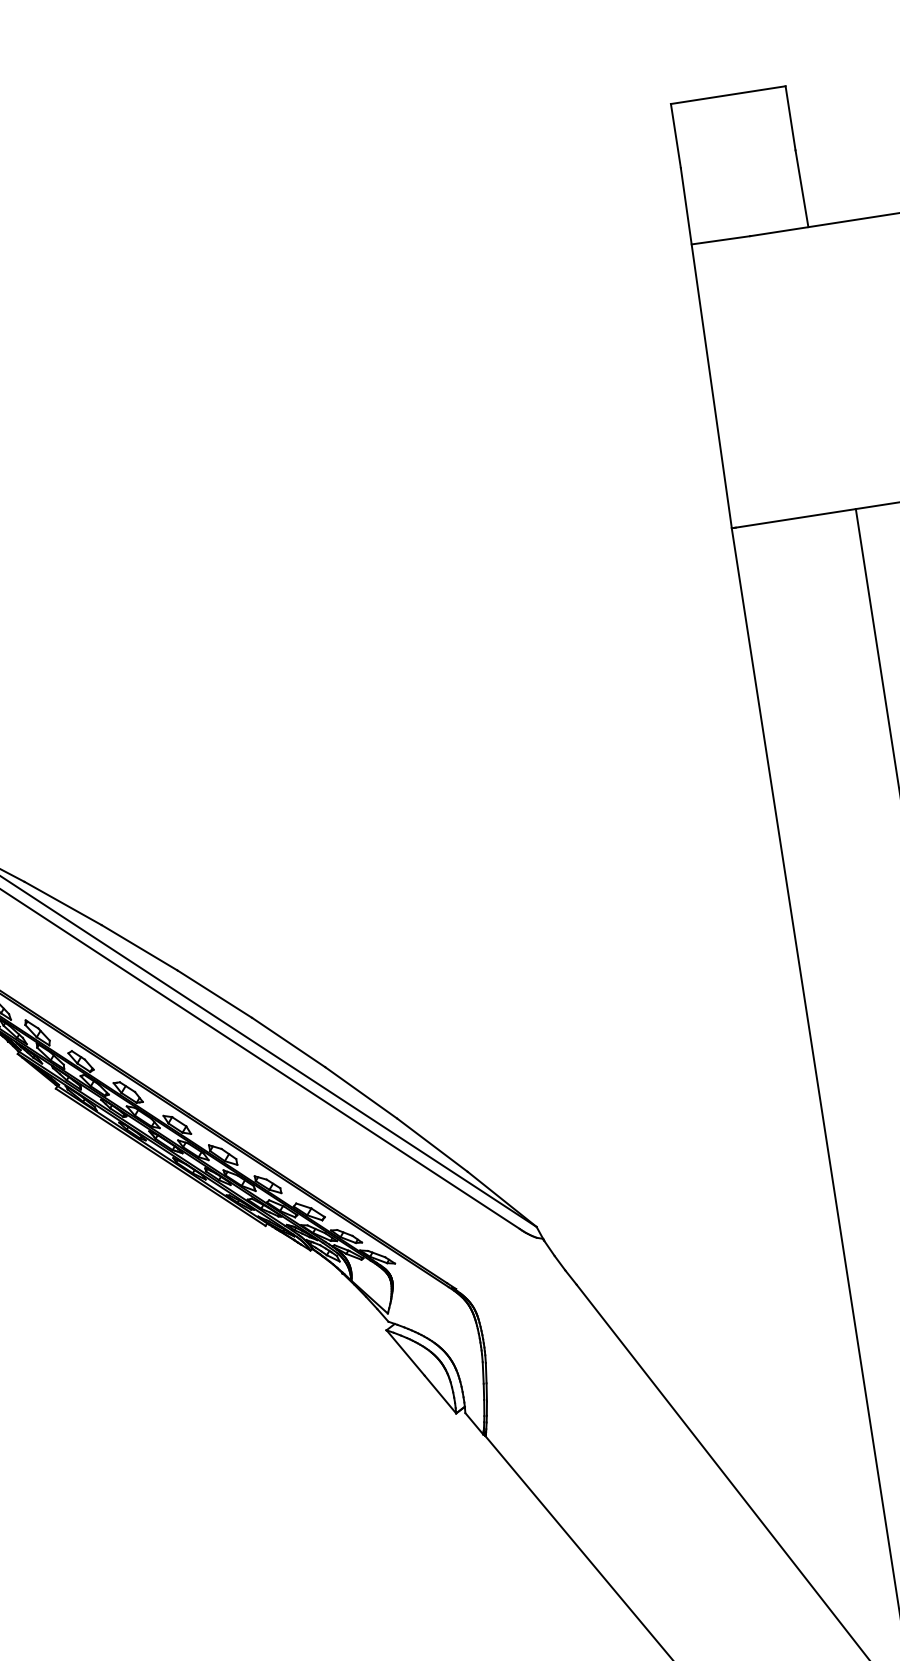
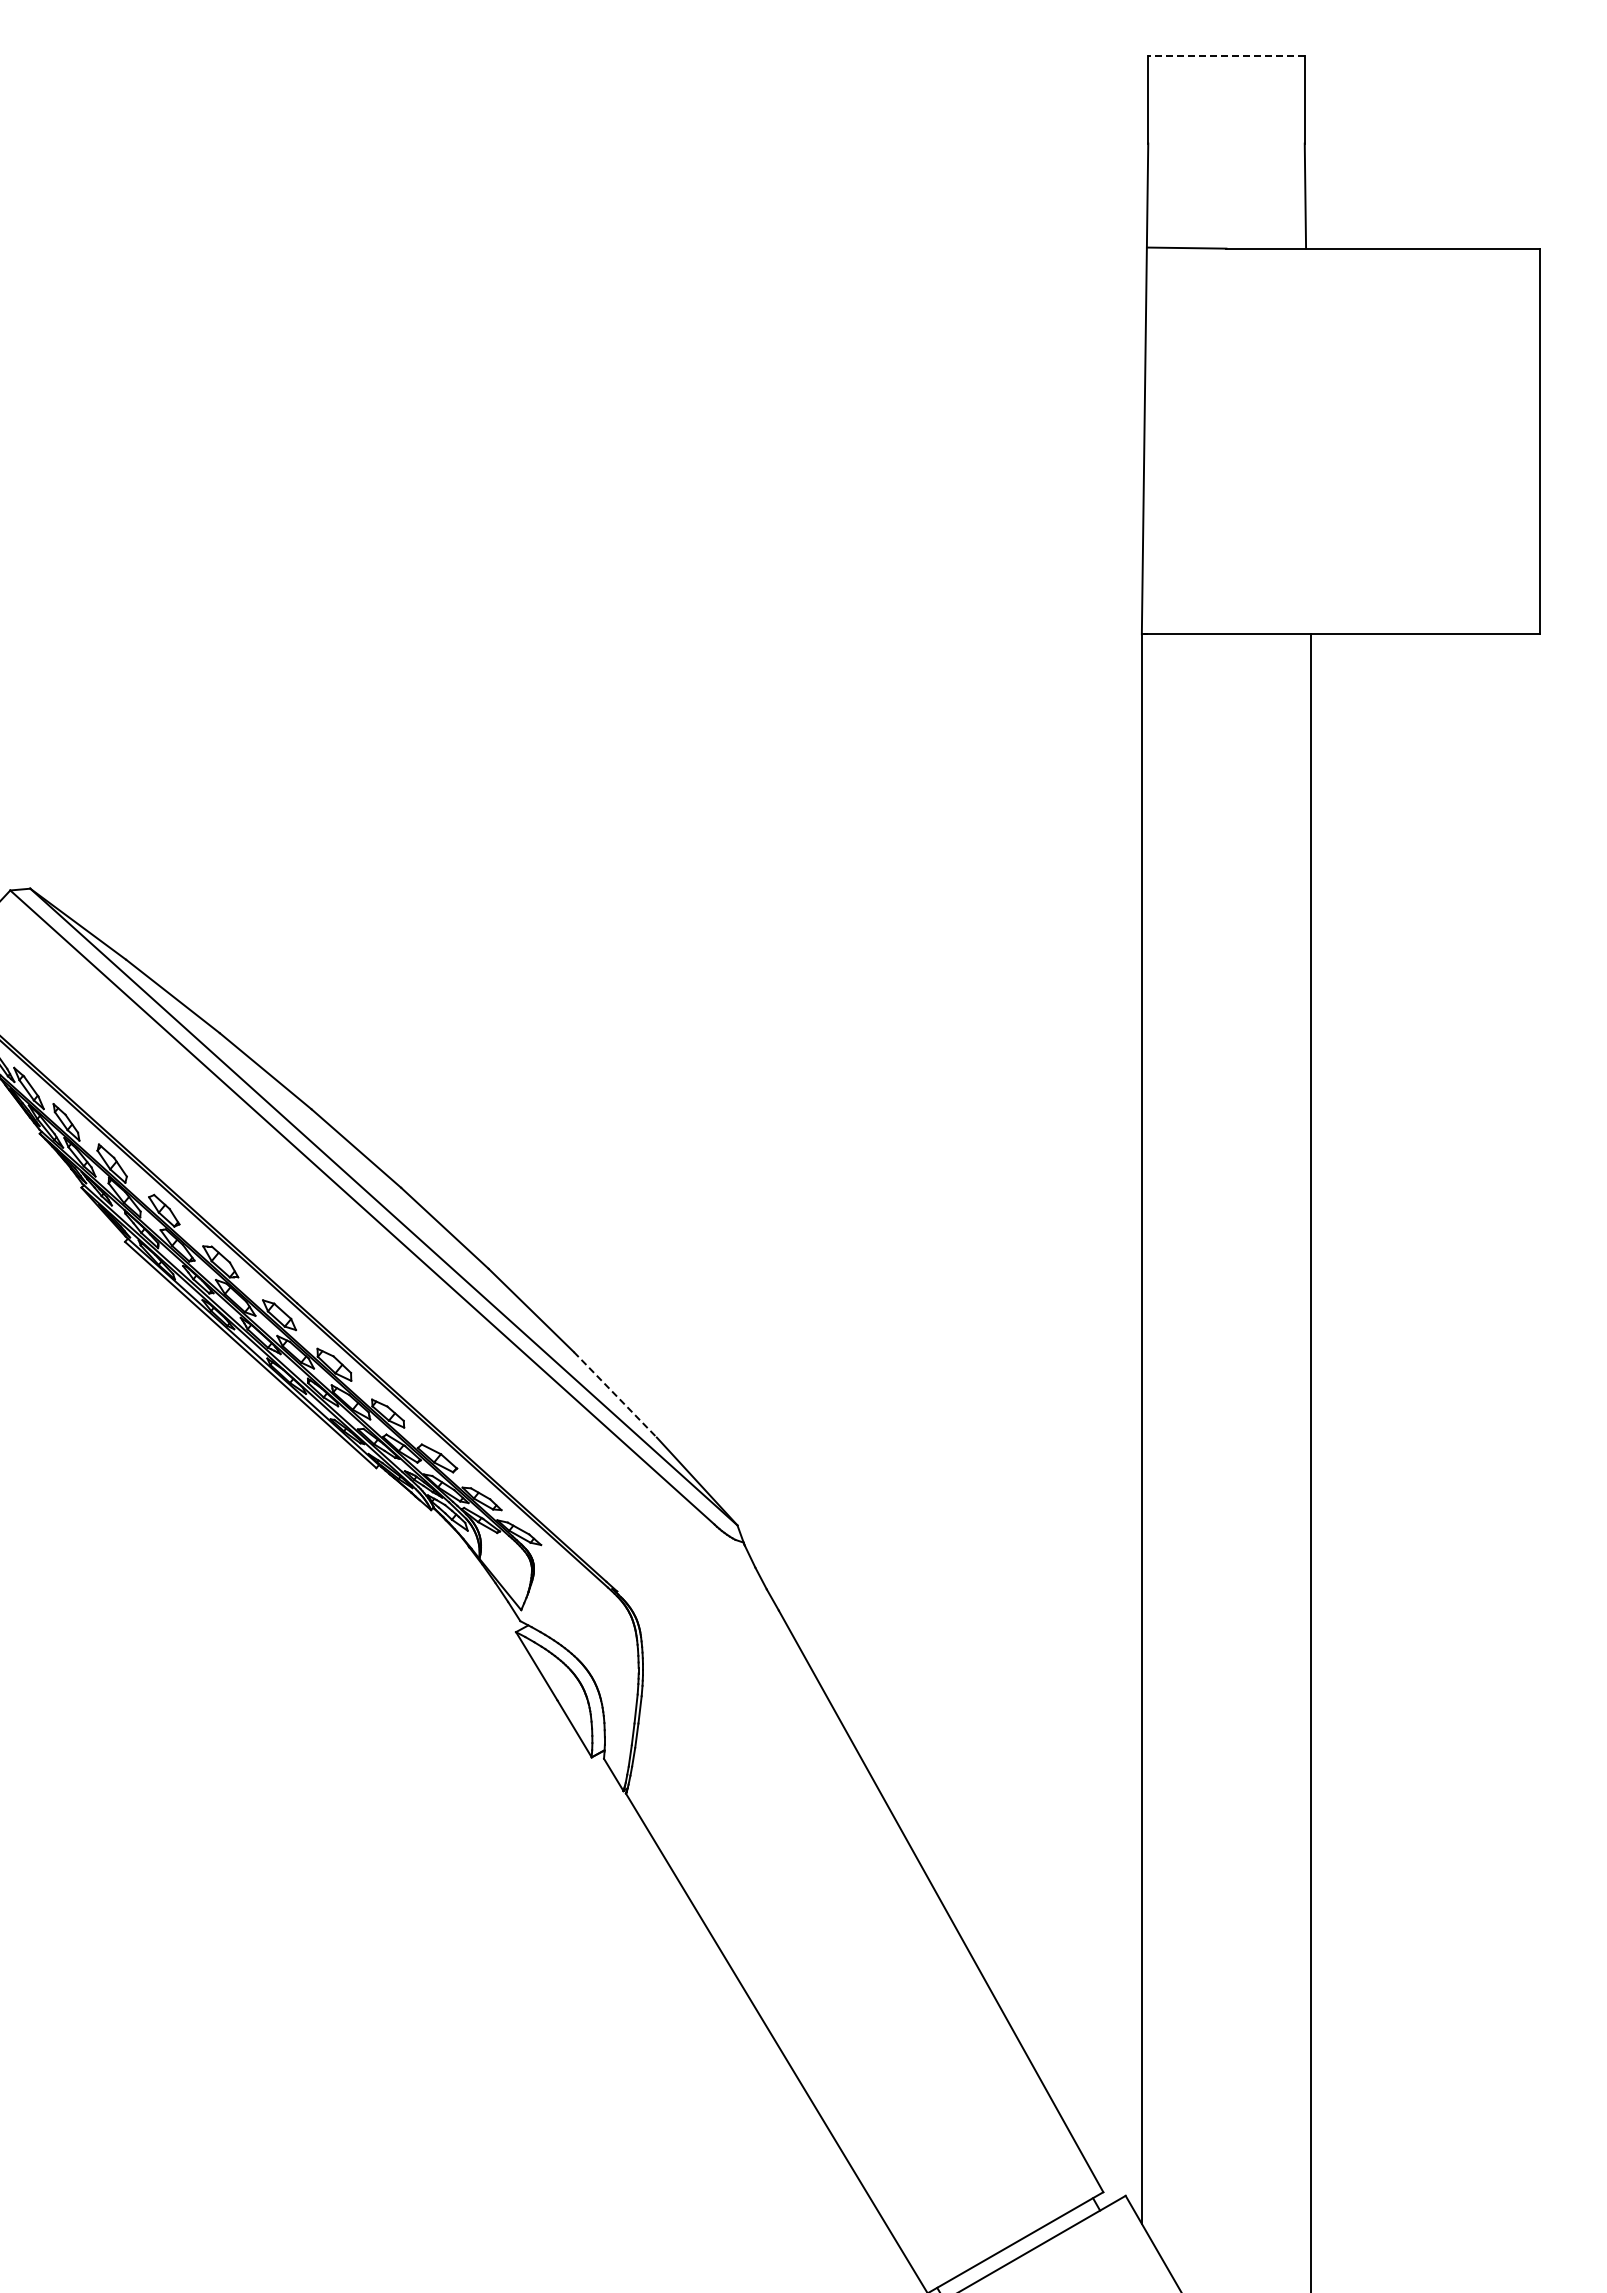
line: (728, 95) -> (1226, 56), solid -> dashed
line: (432, 1144) -> (615, 1394), solid -> dashed

